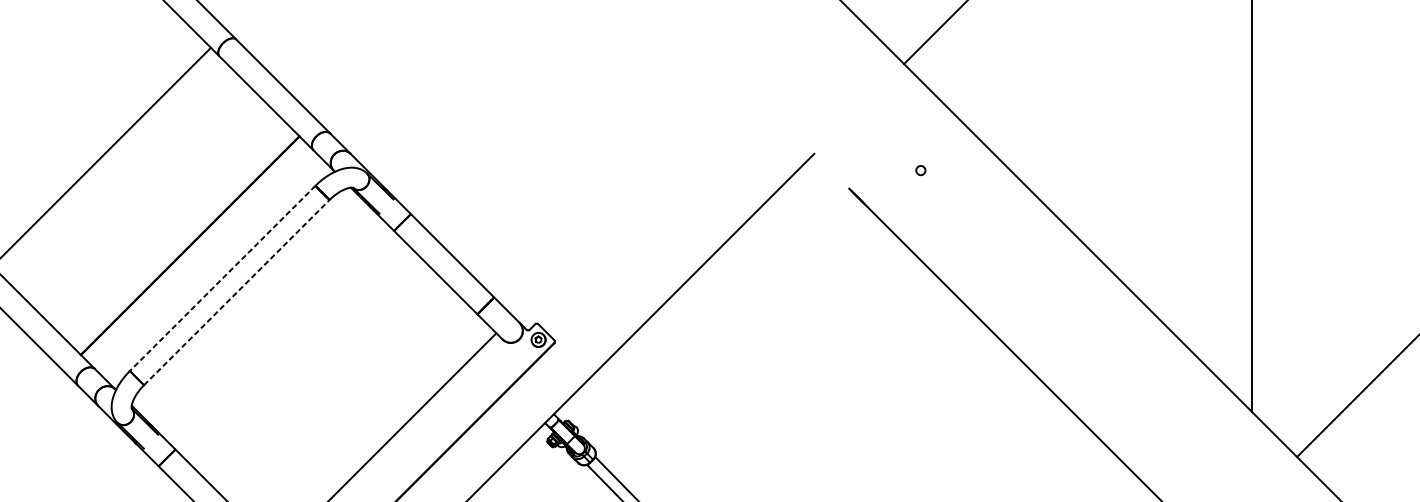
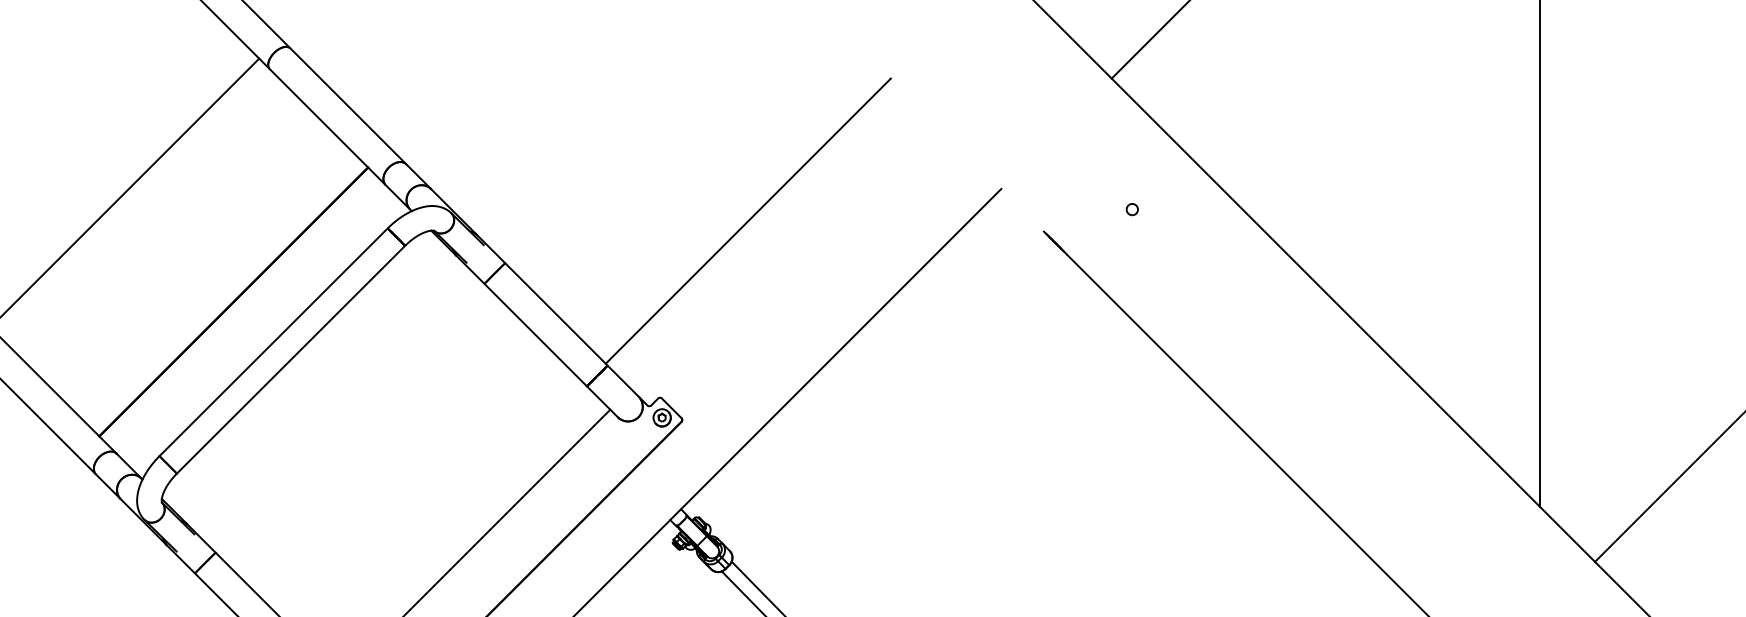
line: (607, 179) -> (747, 220), added
line: (222, 278) -> (273, 342), dashed -> solid
line: (237, 292) -> (291, 359), dashed -> solid

